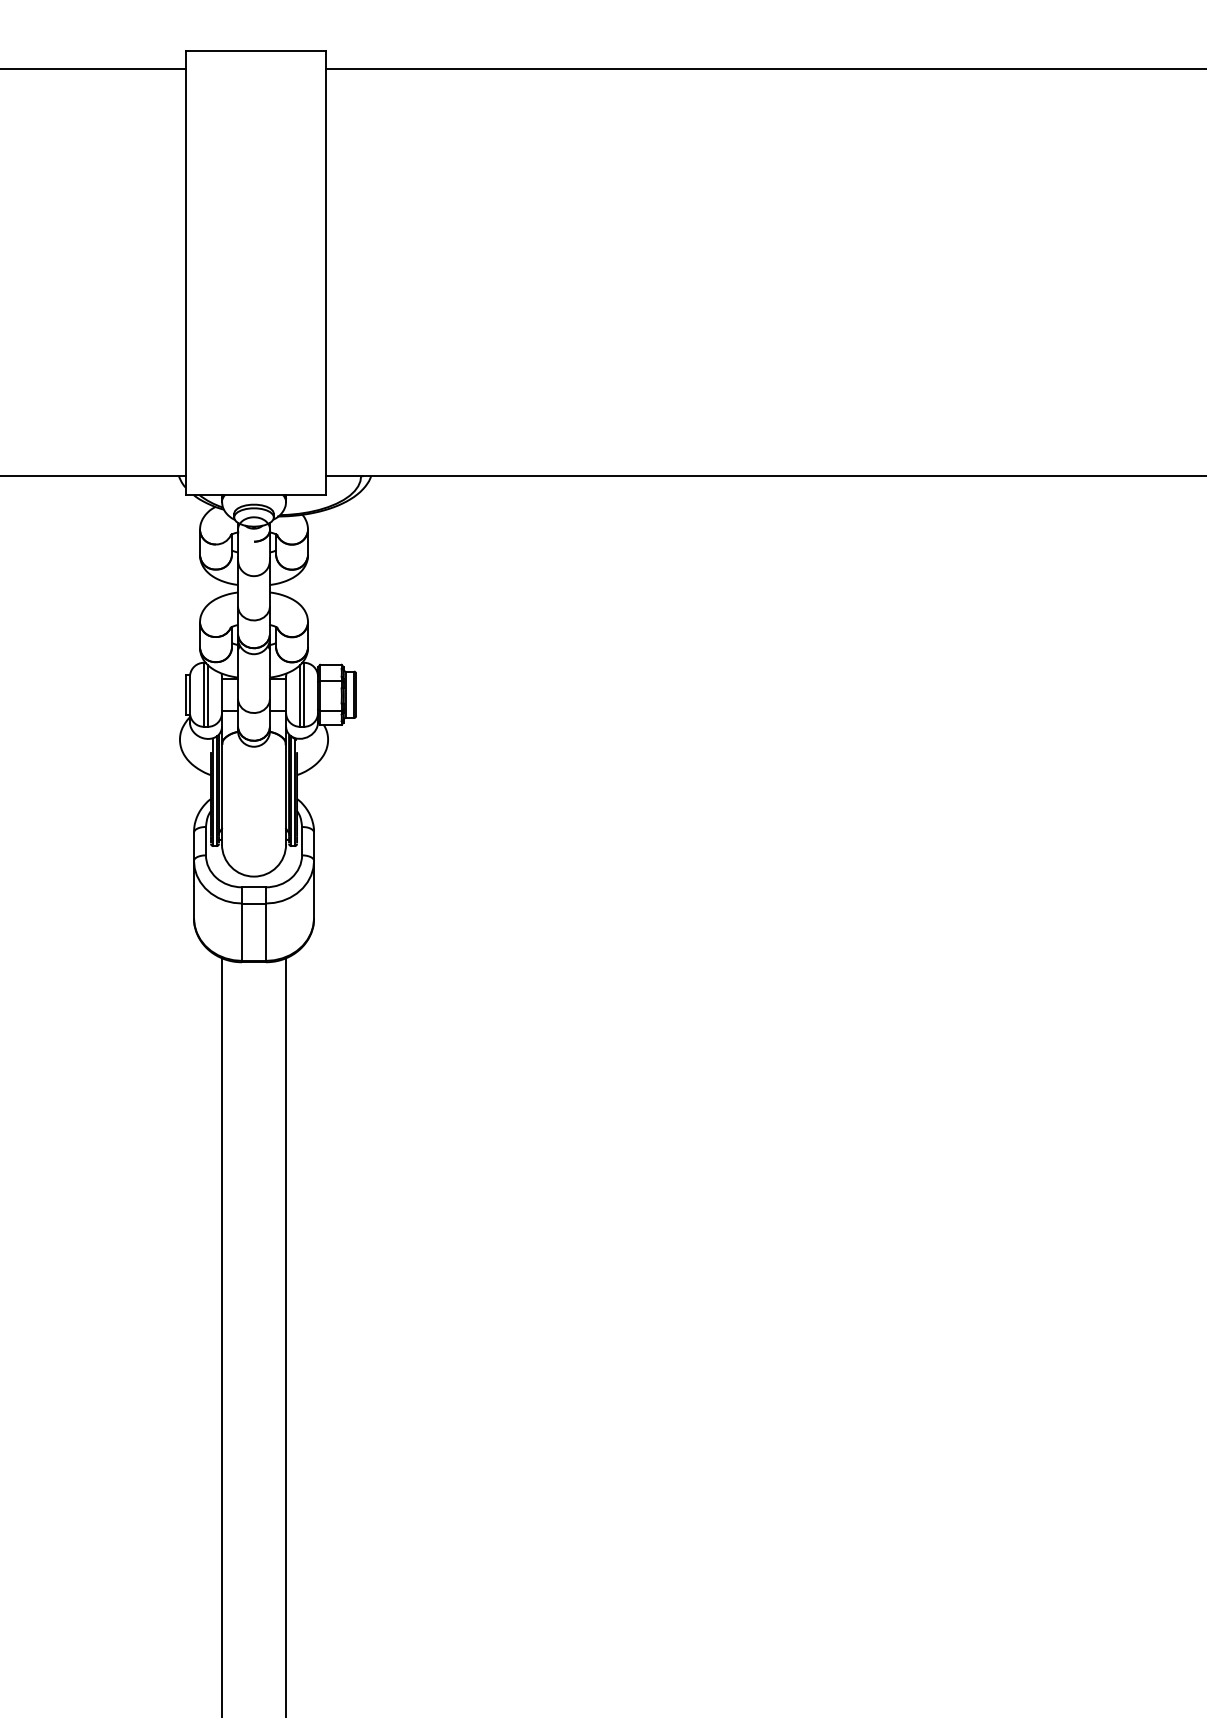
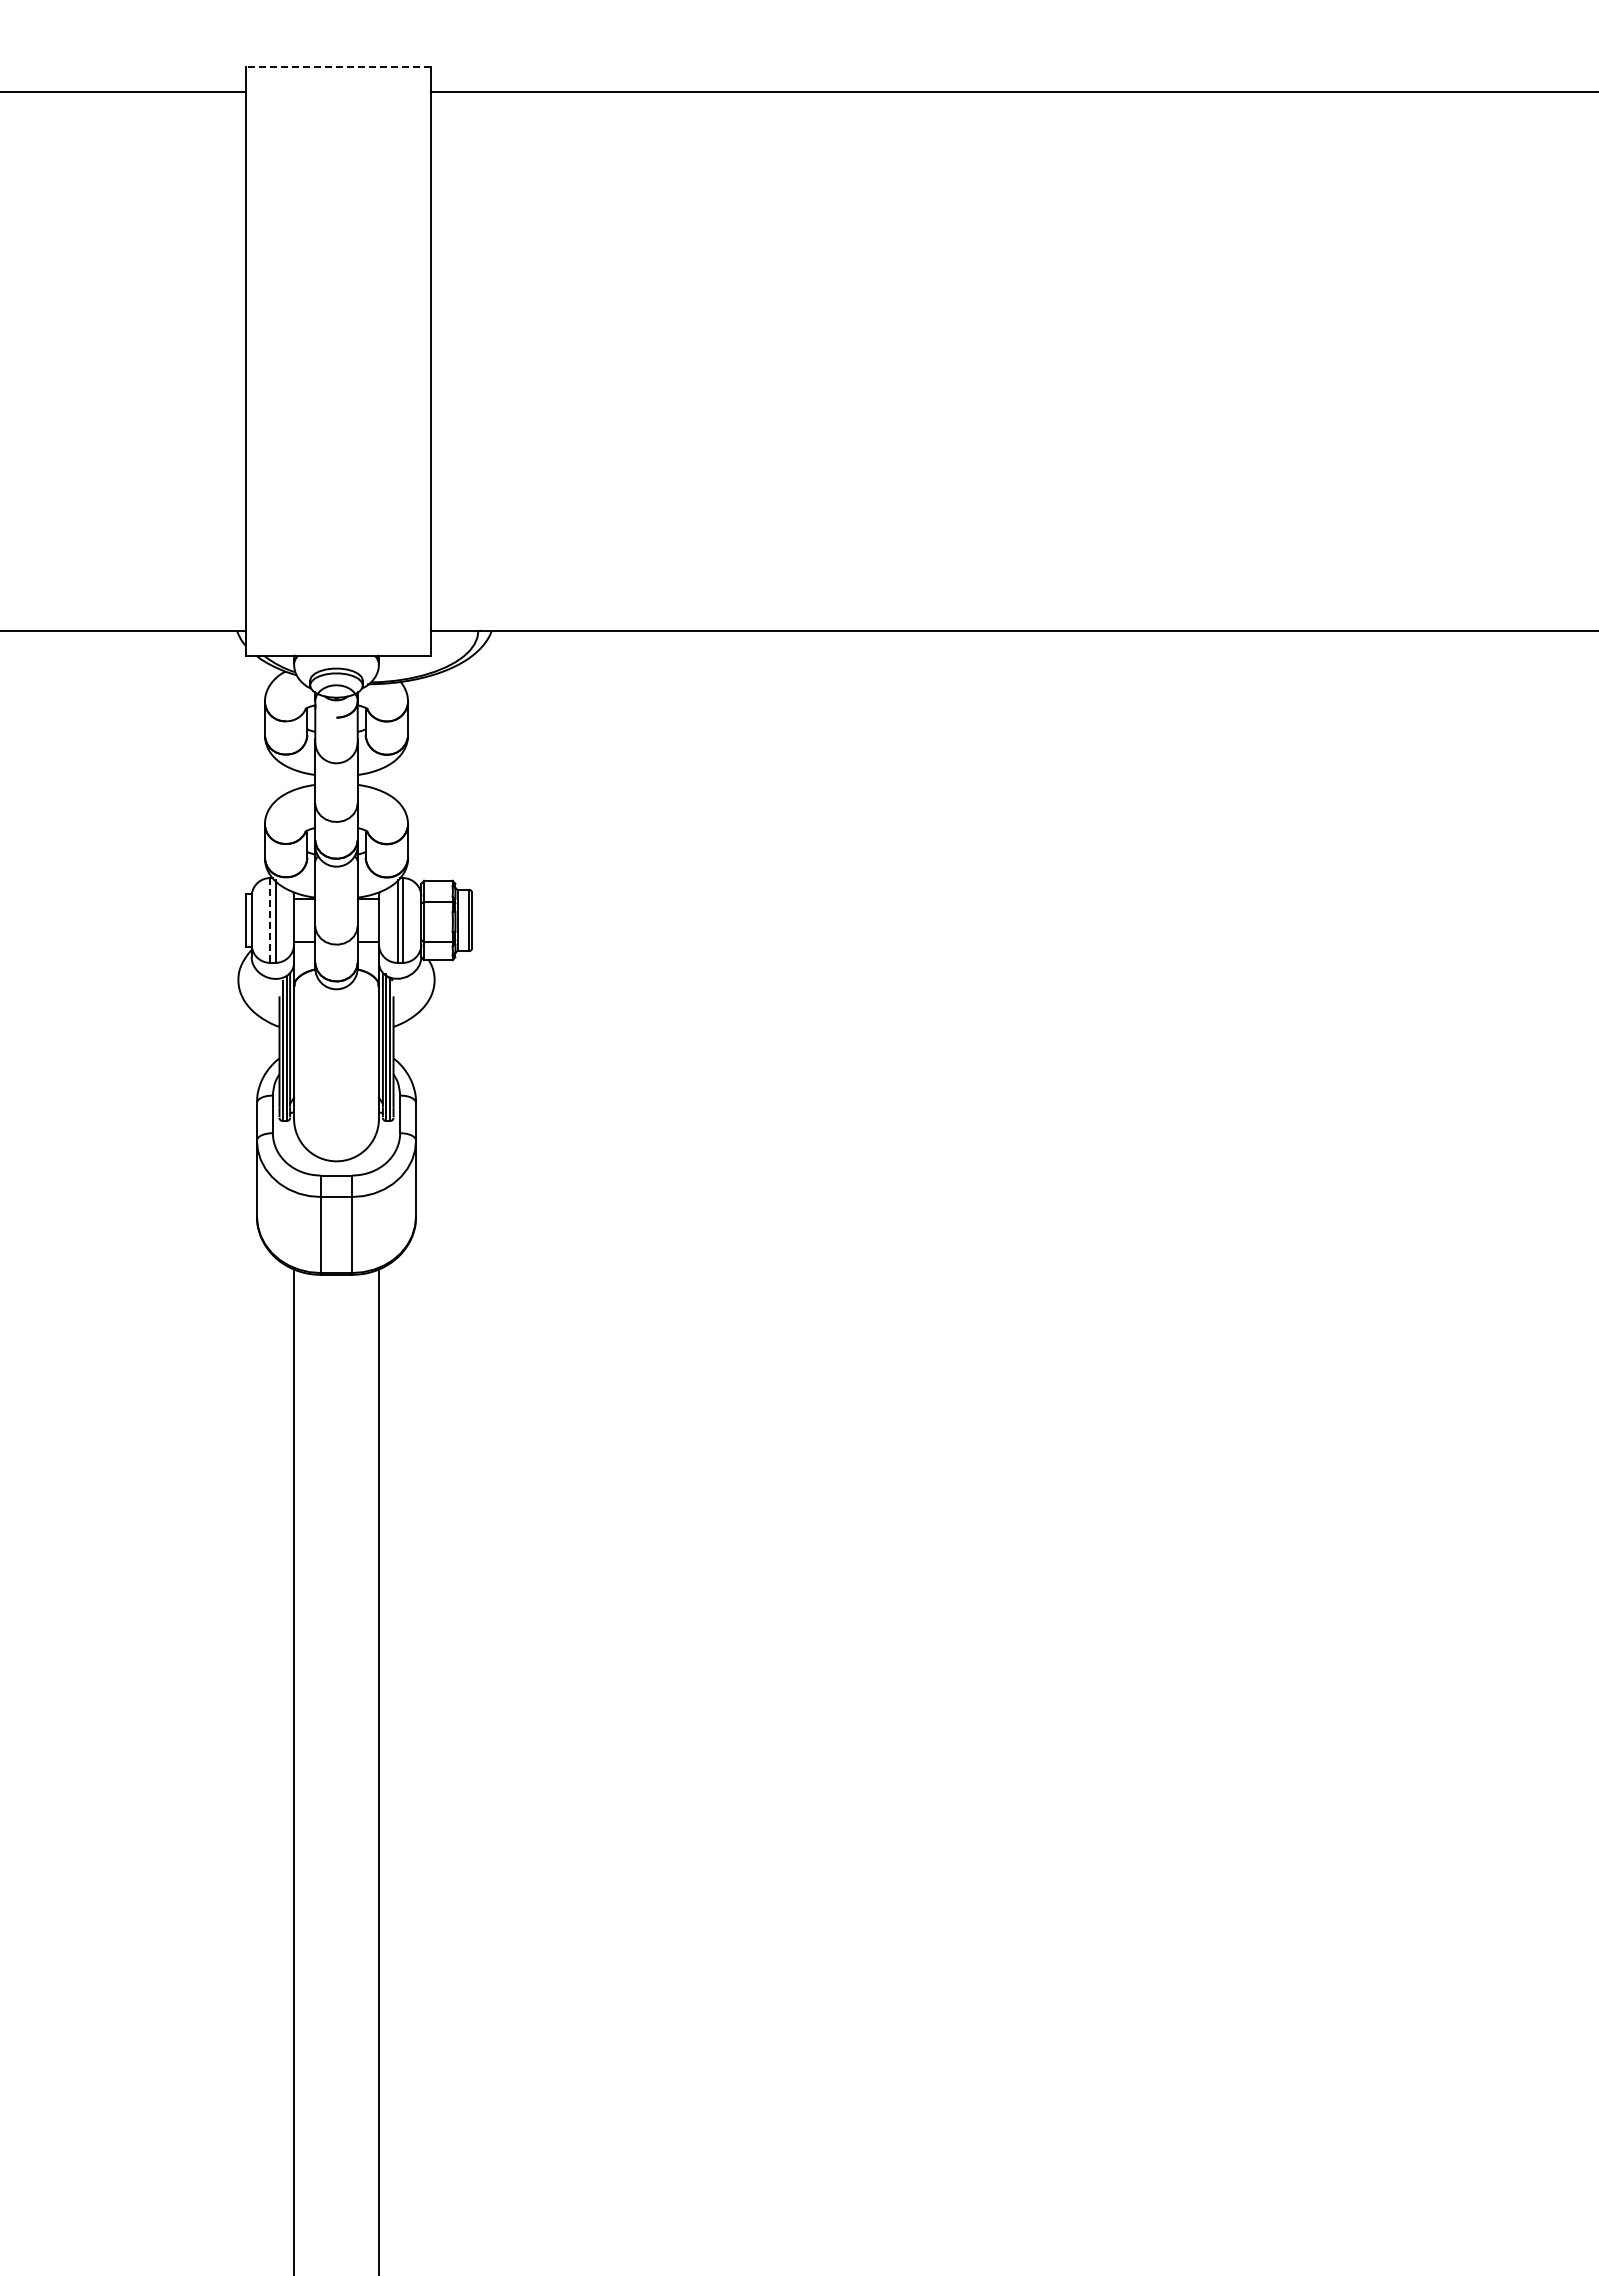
line: (255, 50) -> (338, 67), solid -> dashed
line: (204, 694) -> (270, 920), solid -> dashed

